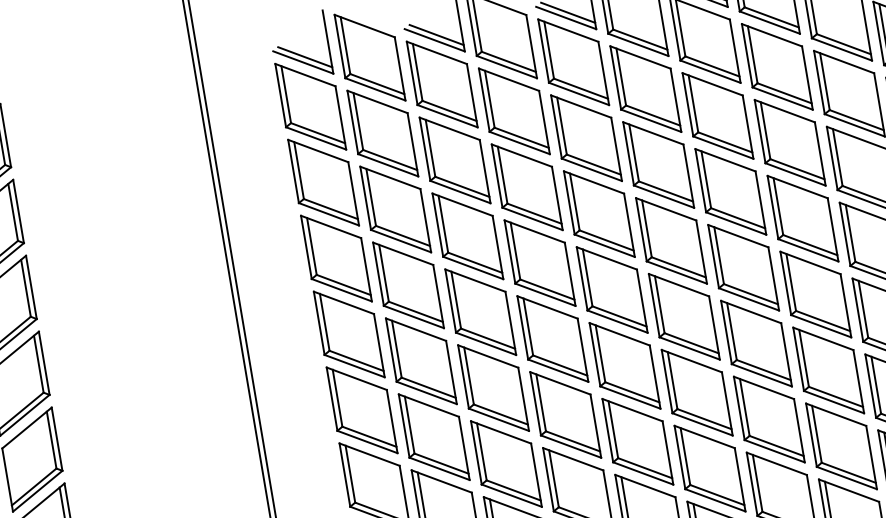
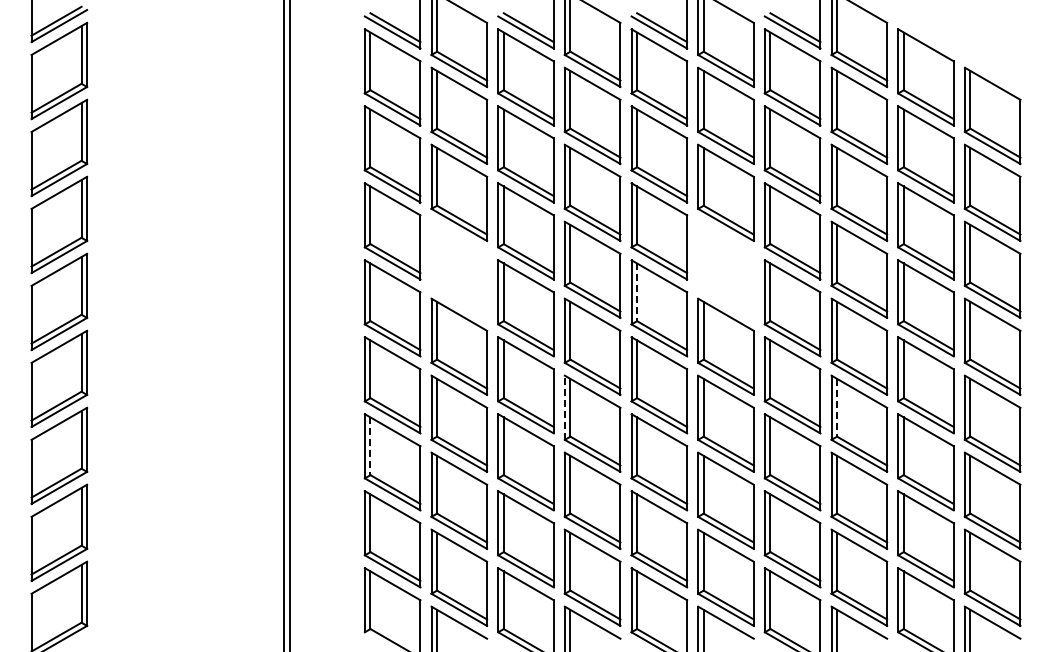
part: (670, 240) -> (725, 269), removed
line: (588, 278) -> (637, 292), solid -> dashed
part: (408, 285) -> (459, 269), removed
line: (804, 358) -> (837, 407), solid -> dashed
line: (535, 403) -> (564, 407), solid -> dashed
line: (350, 474) -> (370, 446), solid -> dashed

